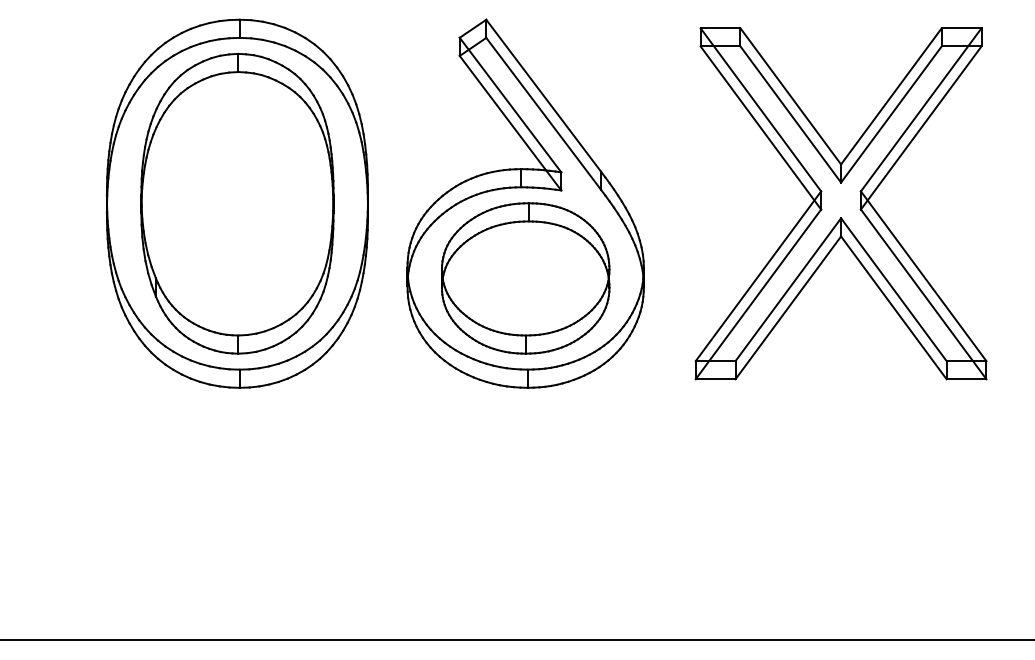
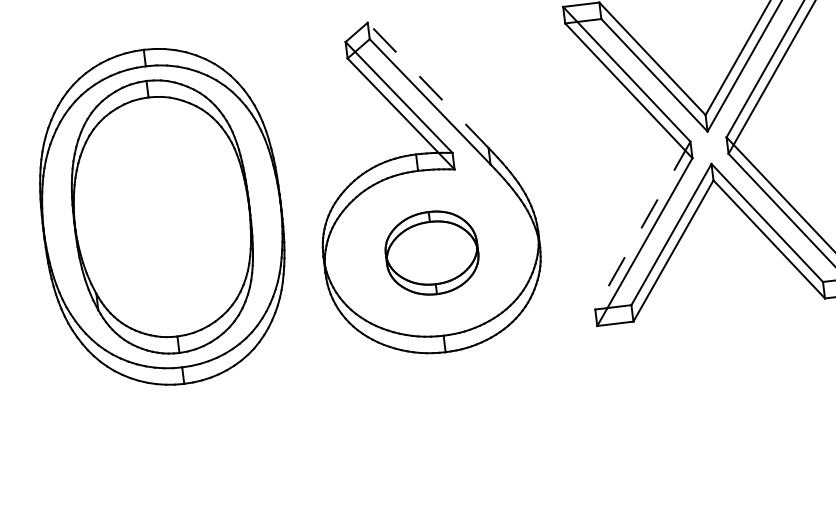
line: (543, 95) -> (427, 85), solid -> dashed
line: (758, 276) -> (642, 225), solid -> dashed
part: (525, 278) -> (431, 253), size x0.6

